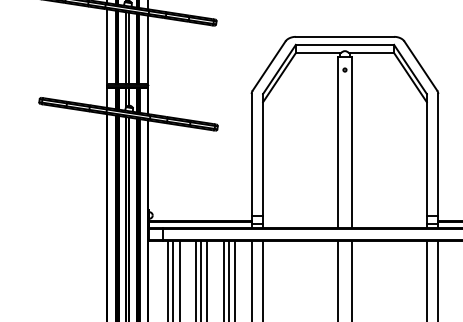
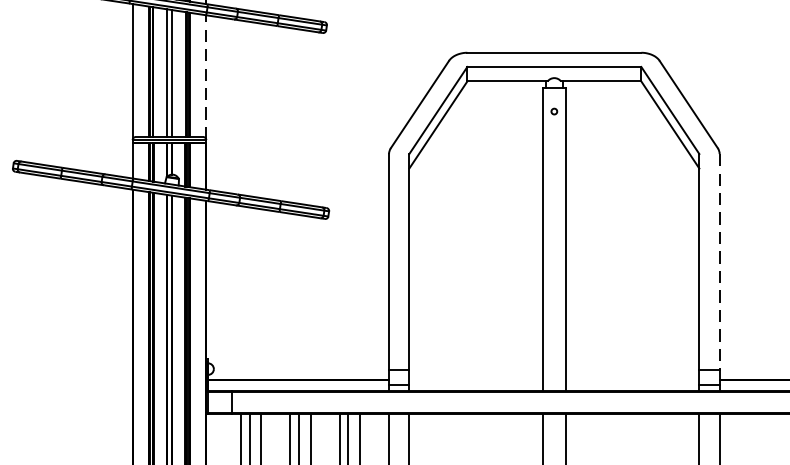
line: (148, 50) -> (206, 76), solid -> dashed
line: (438, 155) -> (719, 262), solid -> dashed

